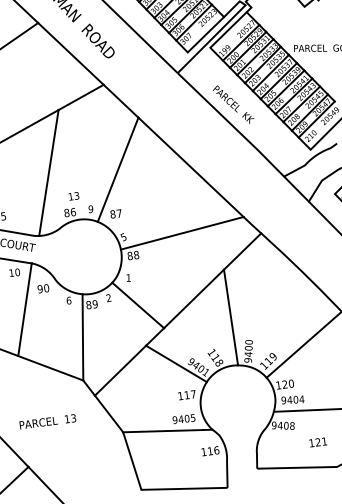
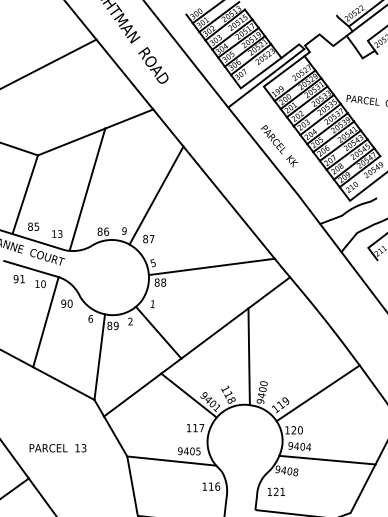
text: (74, 195) -> (57, 233), moved
text: (47, 422) -> (57, 448), moved
text: (317, 442) -> (275, 491), moved

